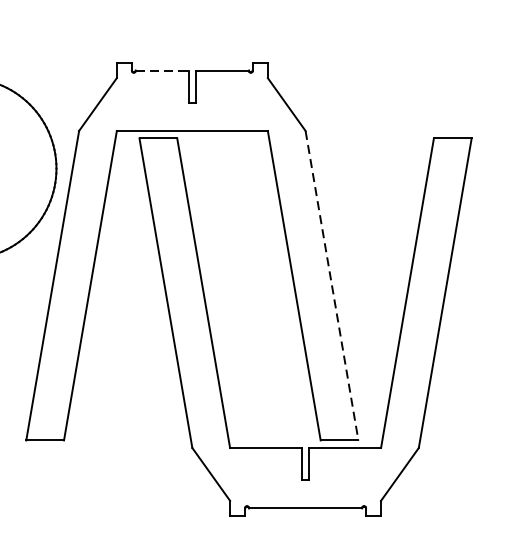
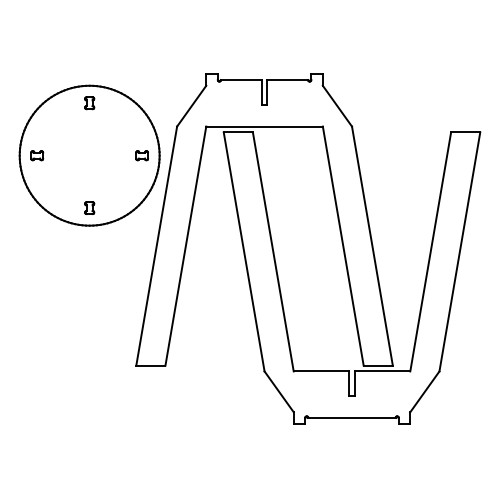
line: (162, 69) -> (241, 79), dashed -> solid
part: (32, 168) -> (141, 155), added
line: (332, 286) -> (372, 246), dashed -> solid

